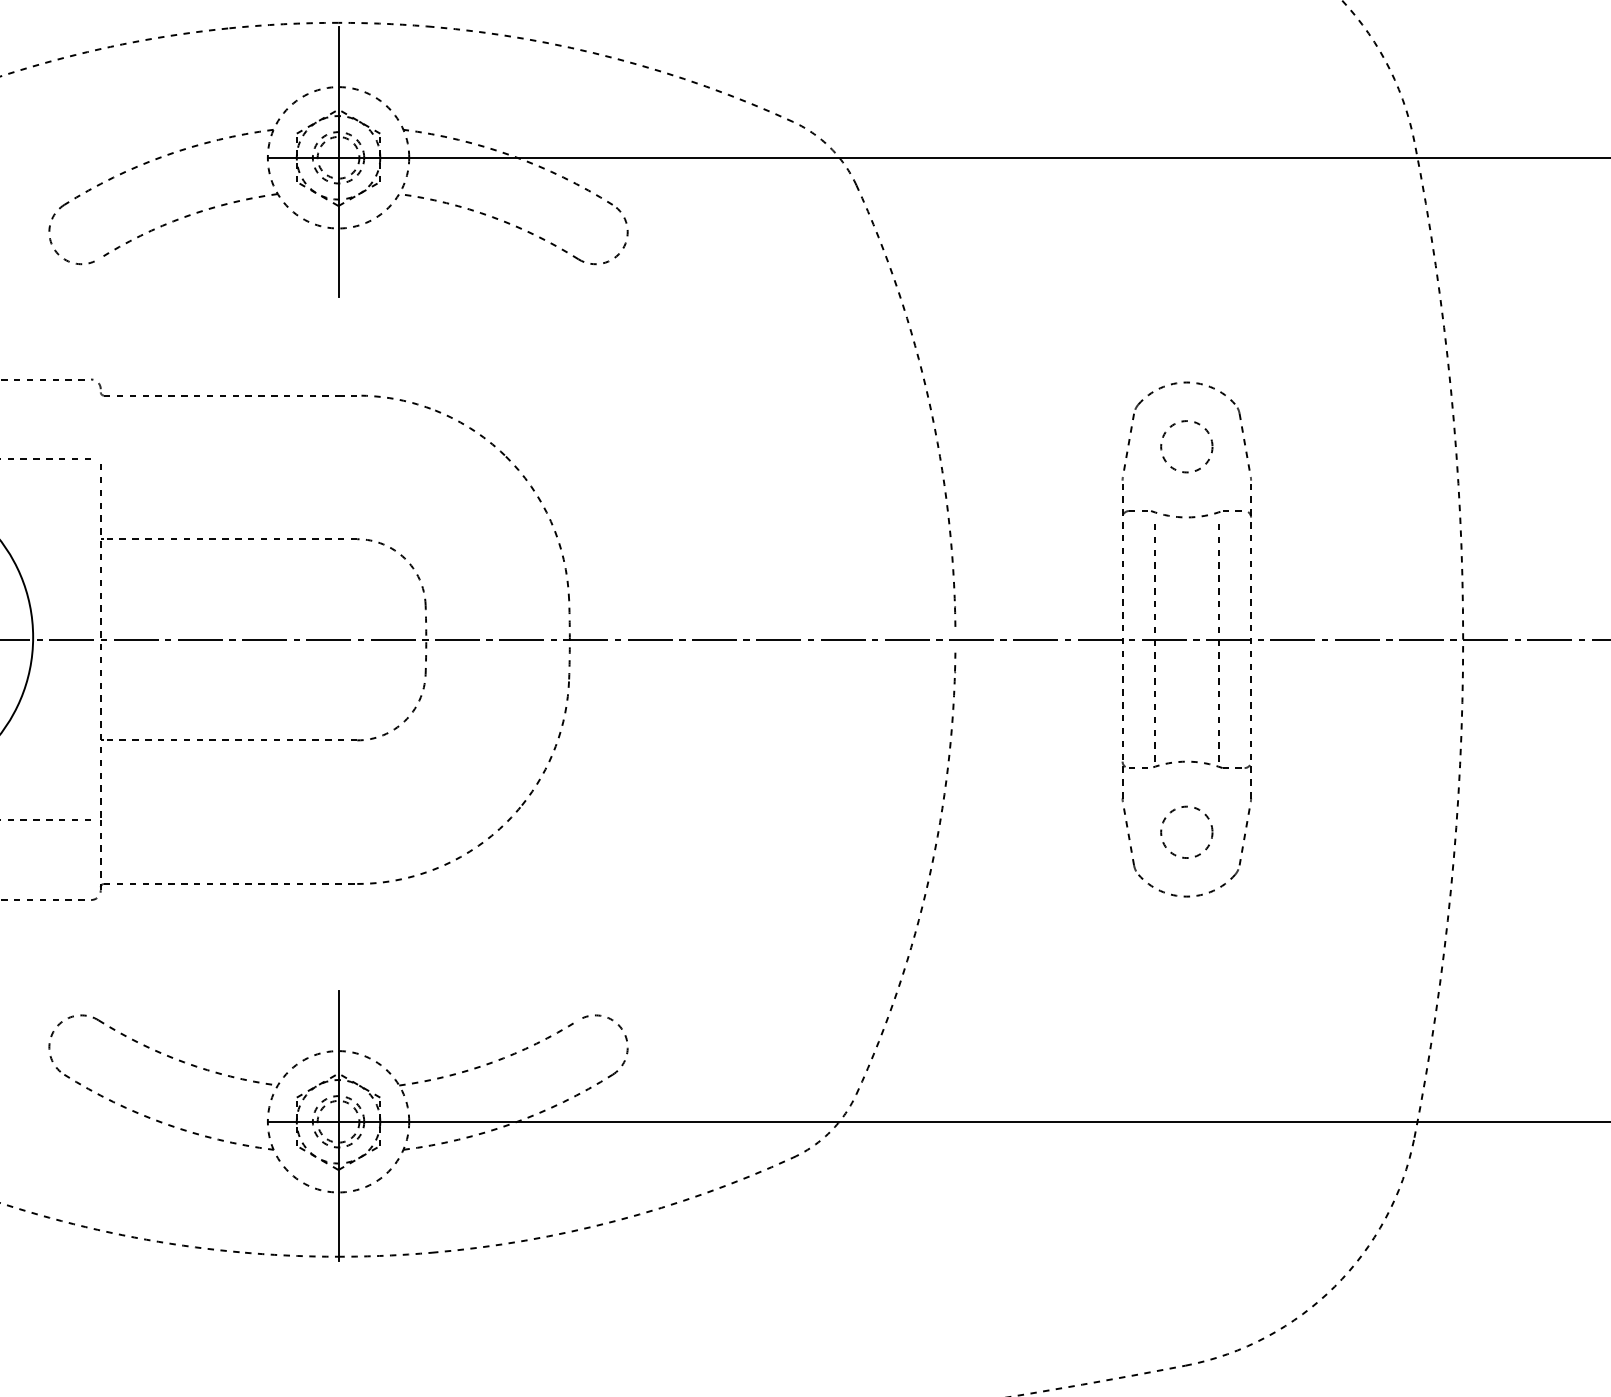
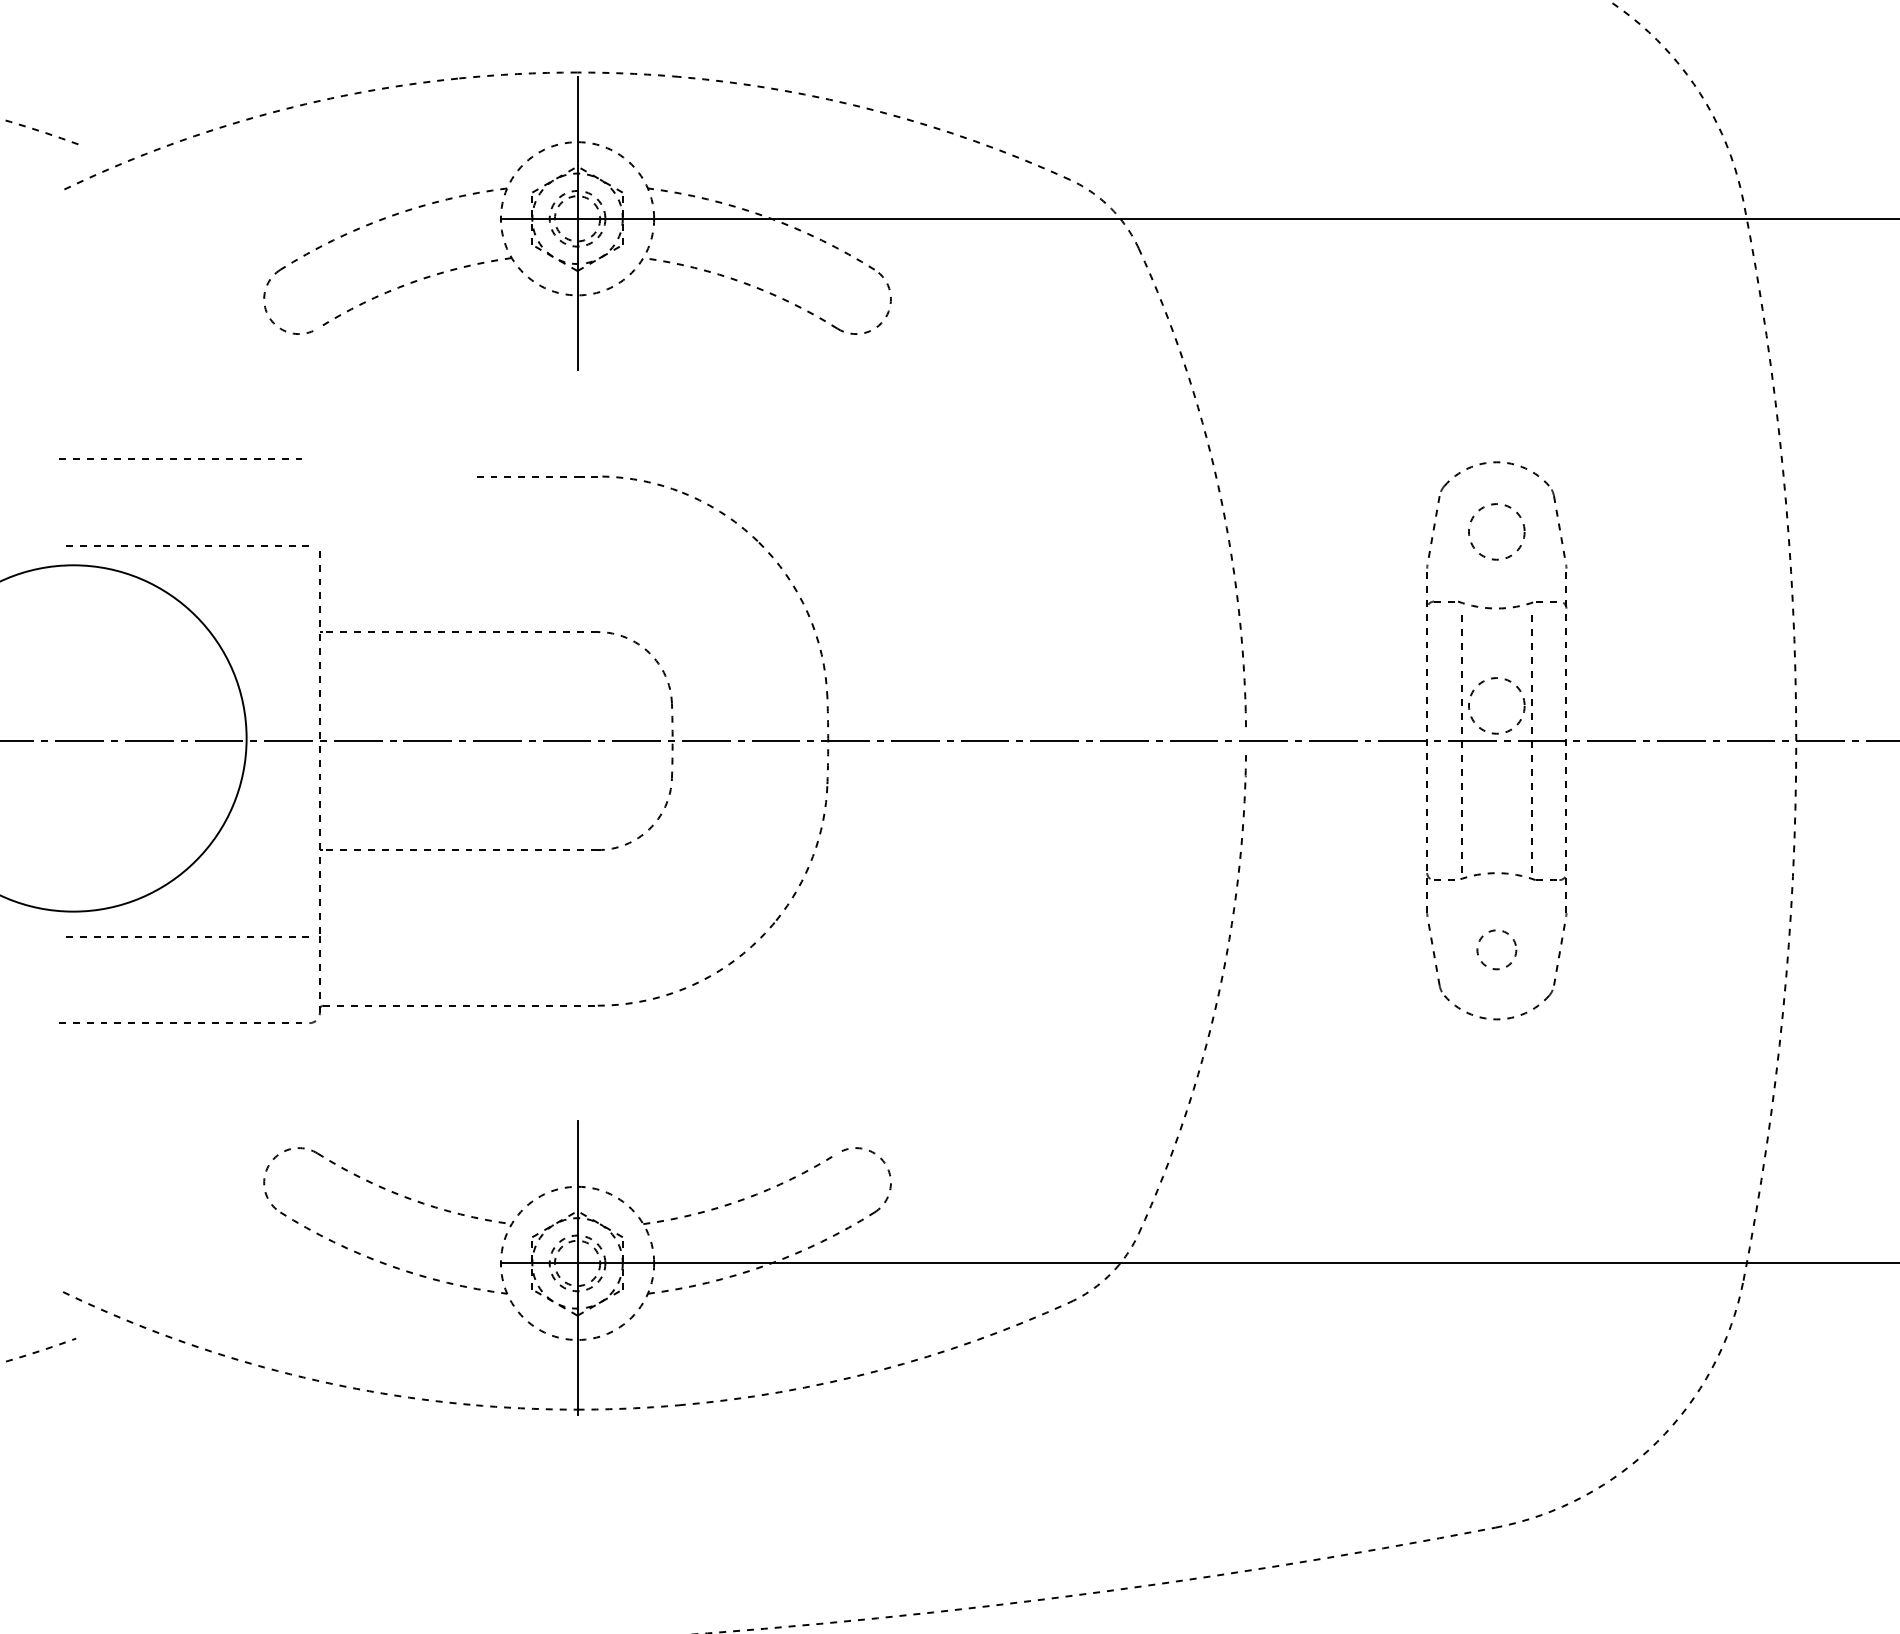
part: (161, 395) -> (385, 476), removed
circle: (1186, 606) -> (1496, 705), added
circle: (1186, 832) -> (1496, 949), size x0.7

